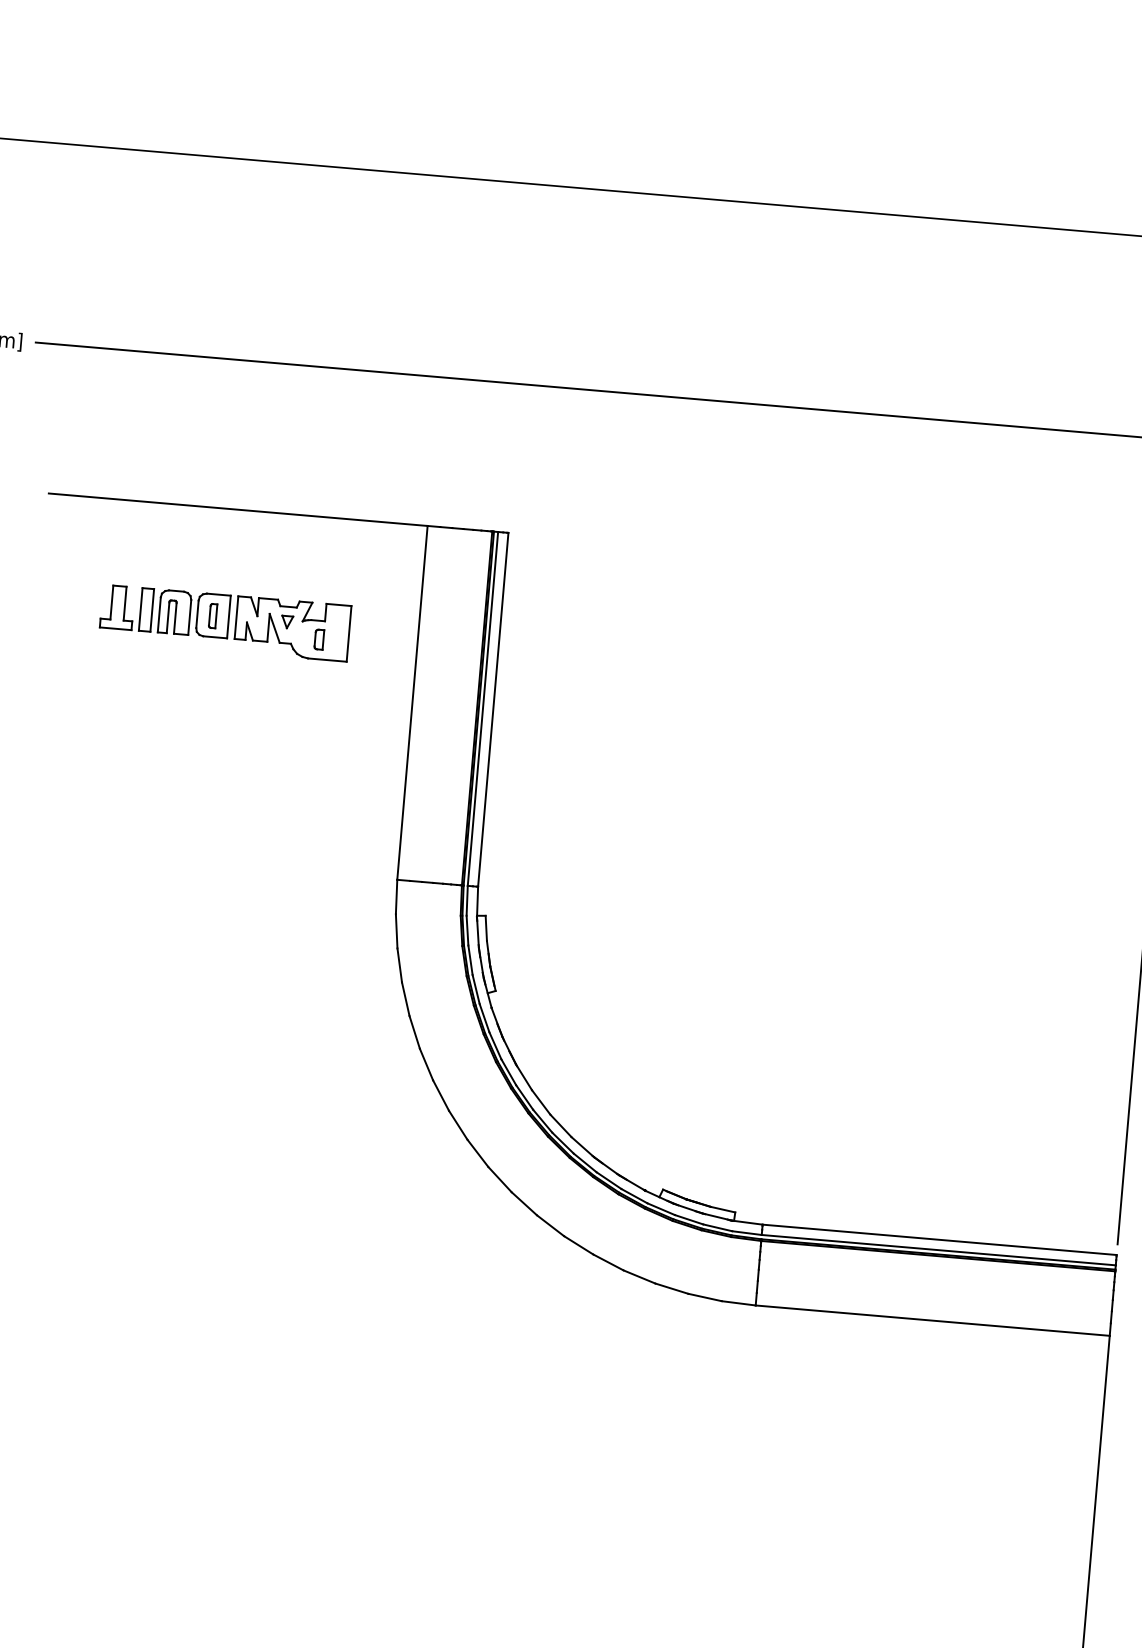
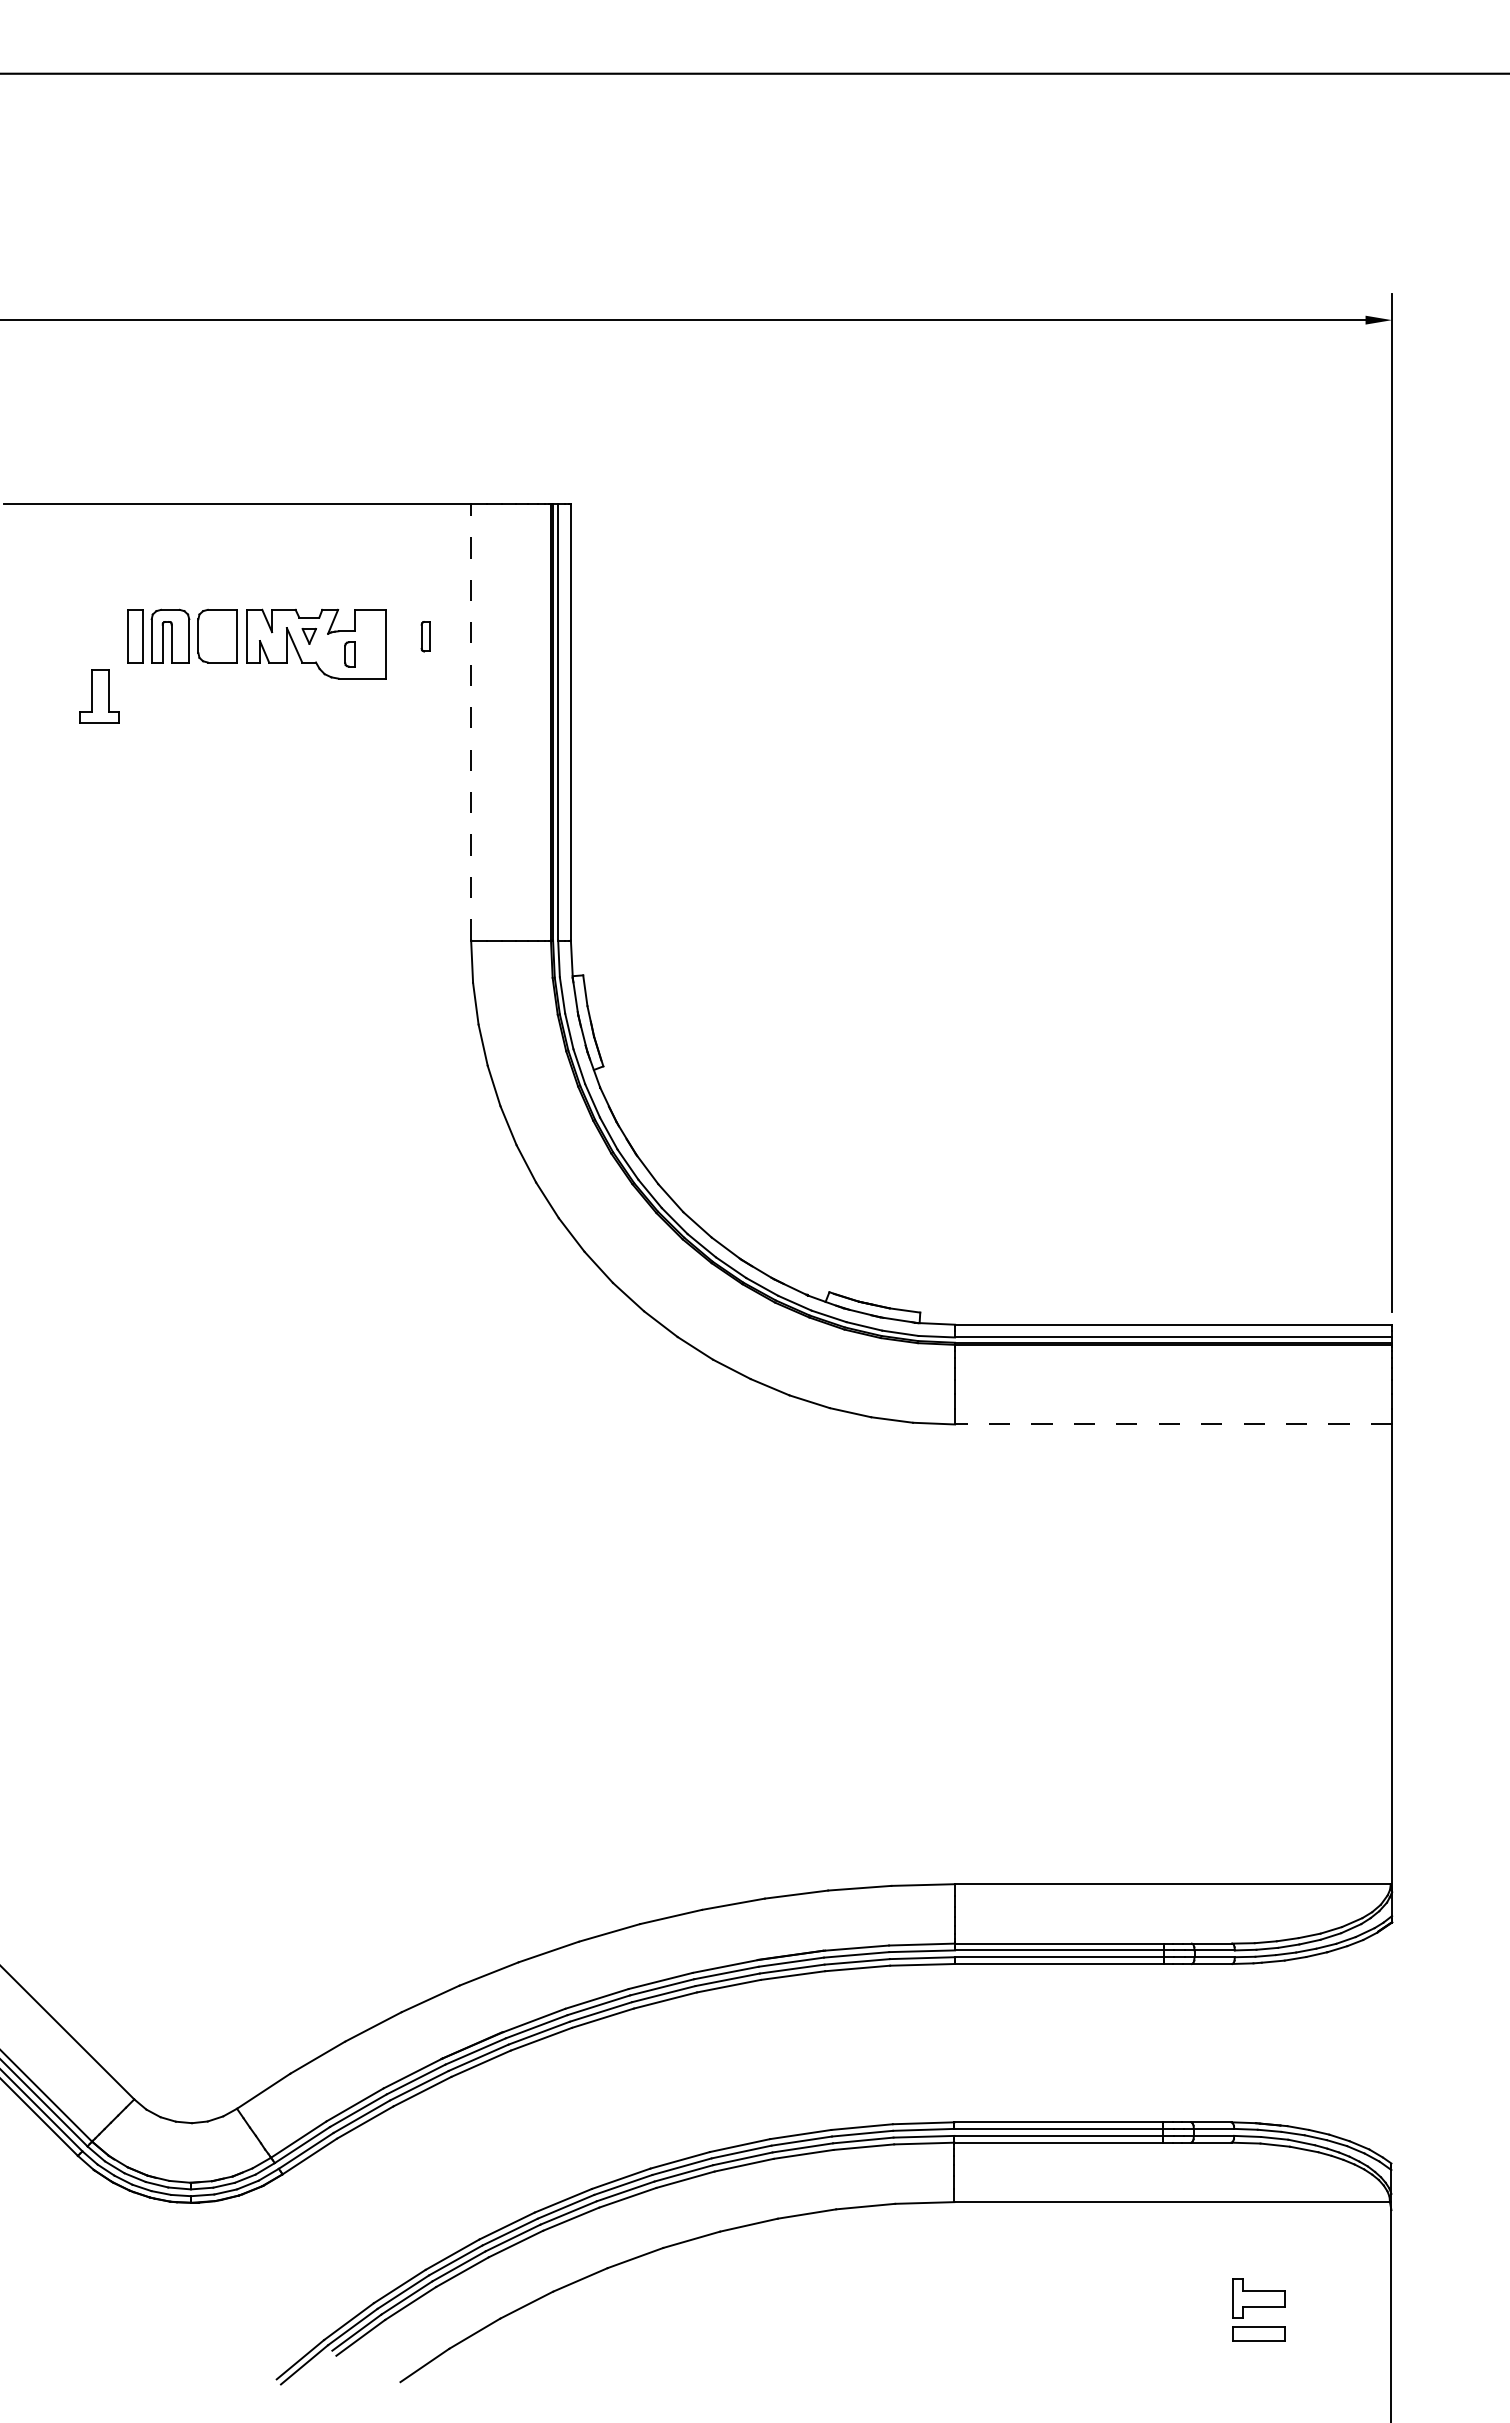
part: (117, 607) -> (99, 696), moved
part: (212, 615) -> (425, 636), moved
line: (412, 702) -> (471, 721), solid -> dashed
line: (932, 1320) -> (1173, 1424), solid -> dashed

